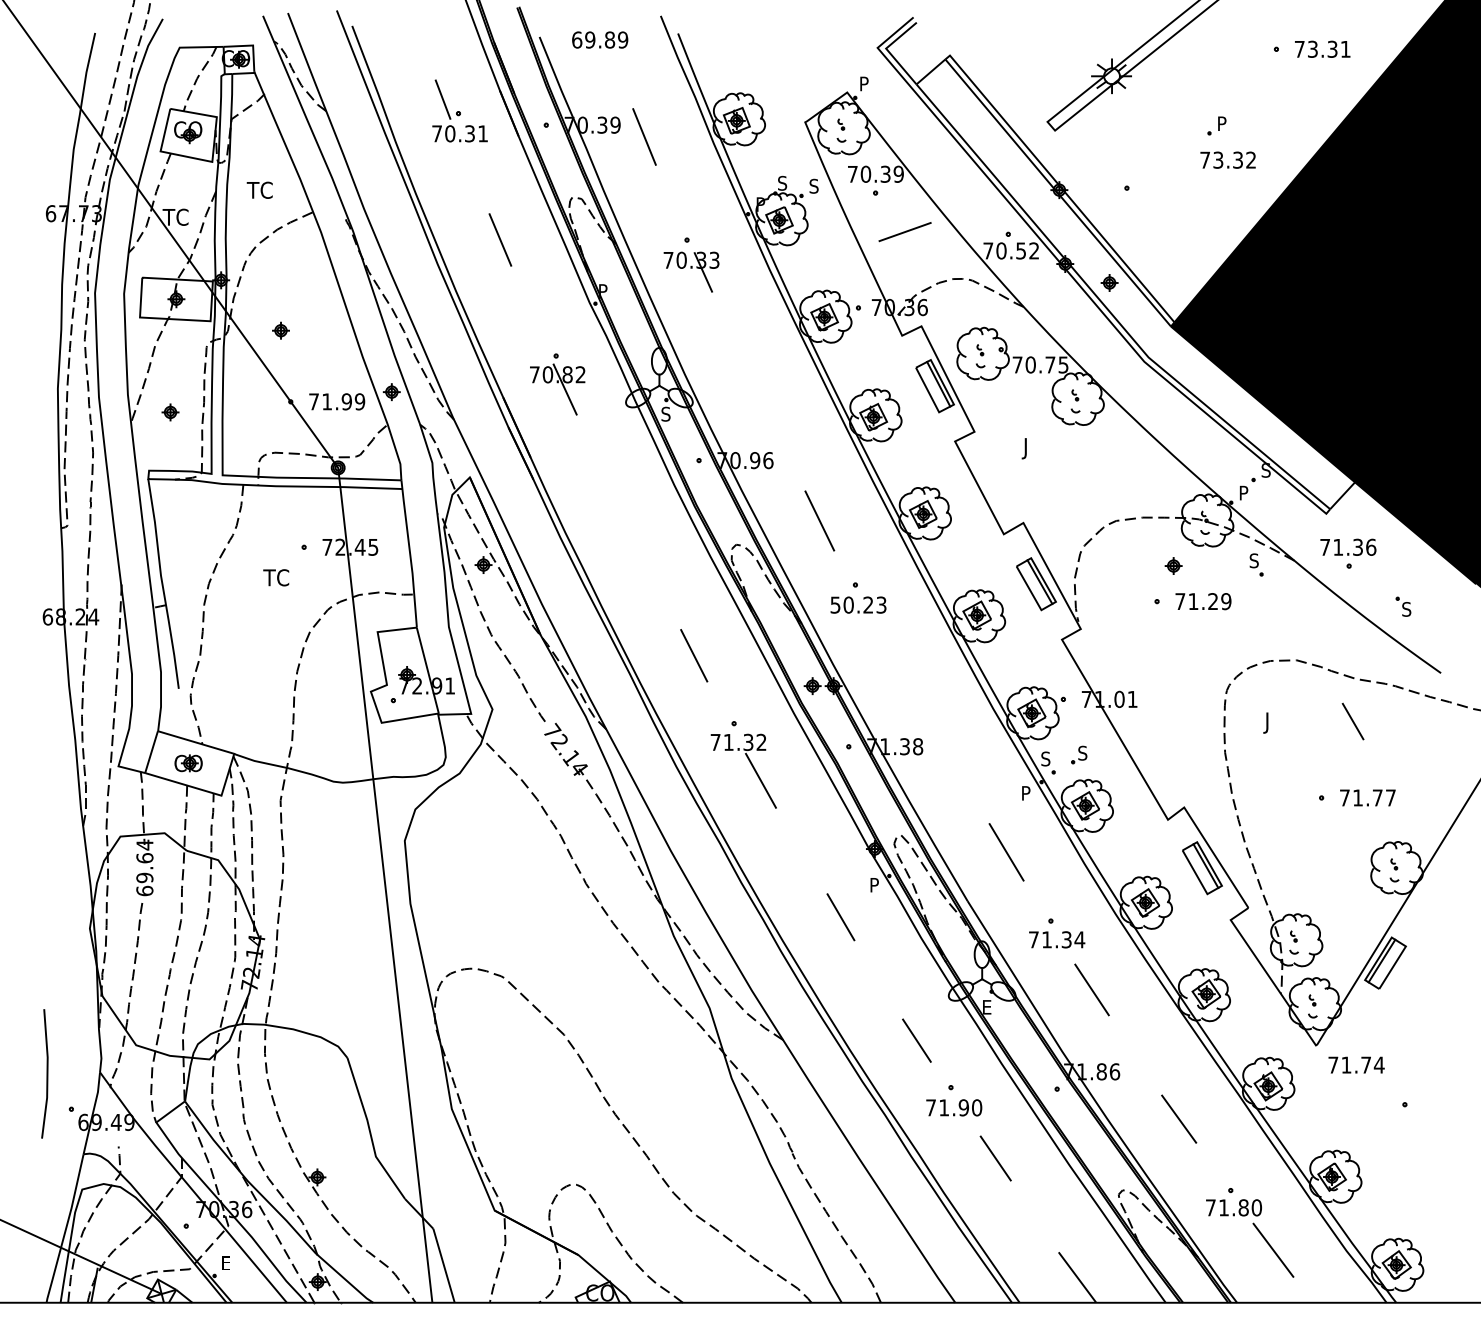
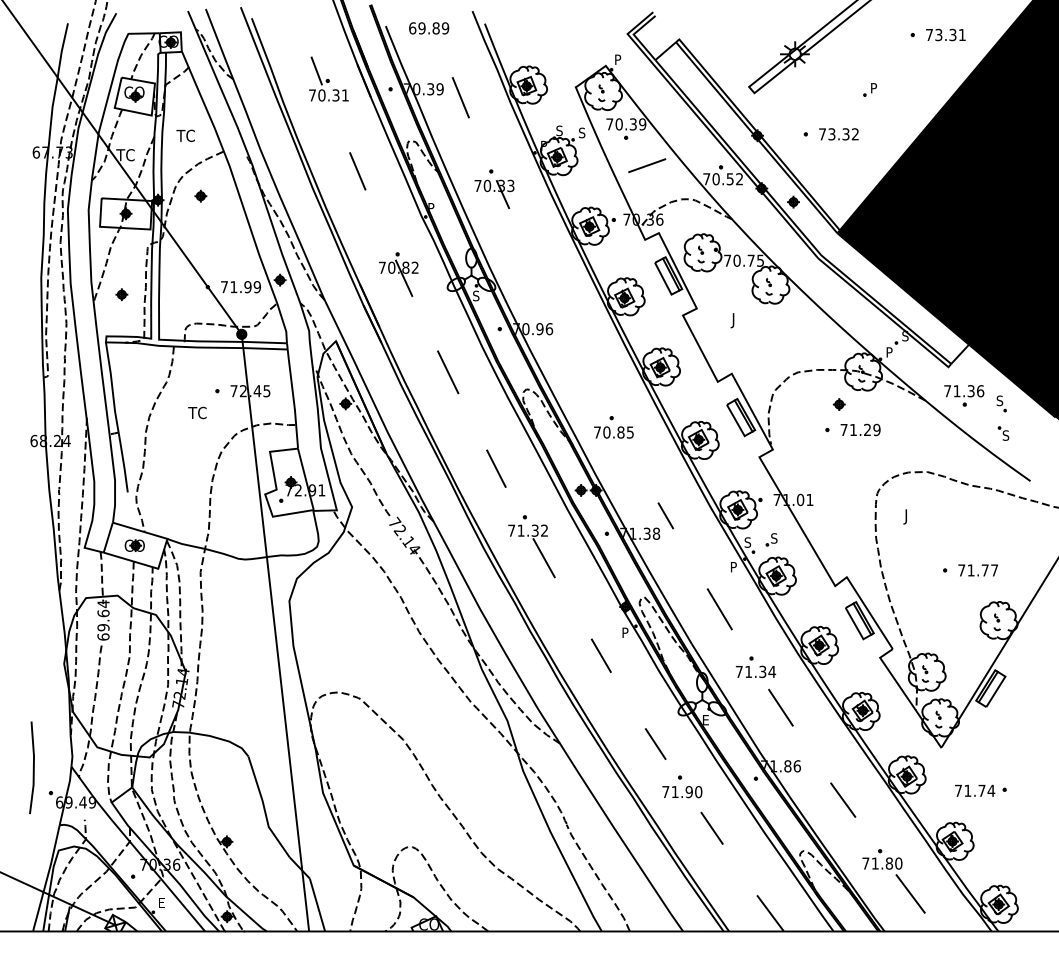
text: (1227, 159) -> (838, 133), moved
part: (280, 330) -> (200, 196), moved
line: (819, 520) -> (447, 372), moved
part: (1256, 564) -> (1001, 403), moved
text: (858, 604) -> (613, 432), 50.23 -> 70.85
line: (1352, 721) -> (665, 515), moved
text: (1356, 1064) -> (975, 790), moved

